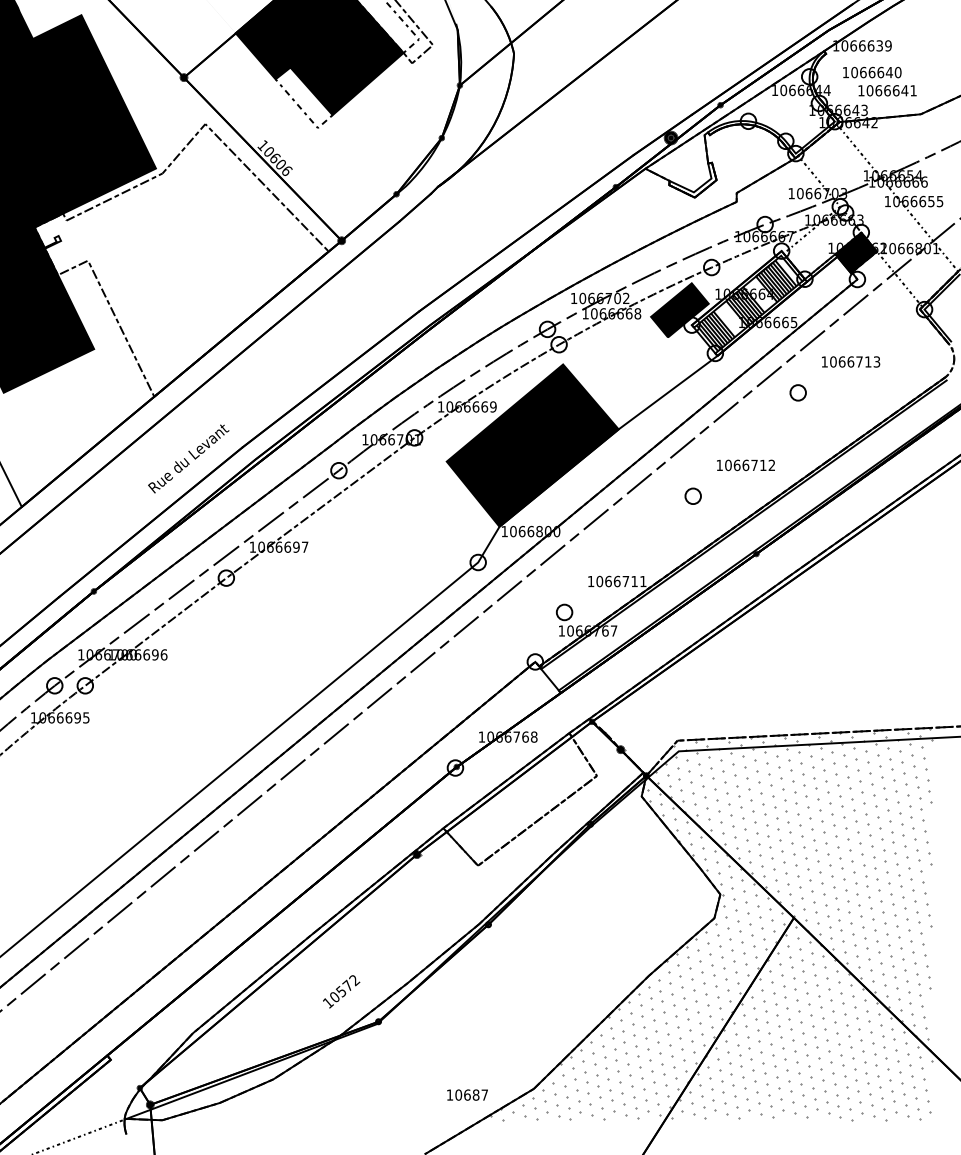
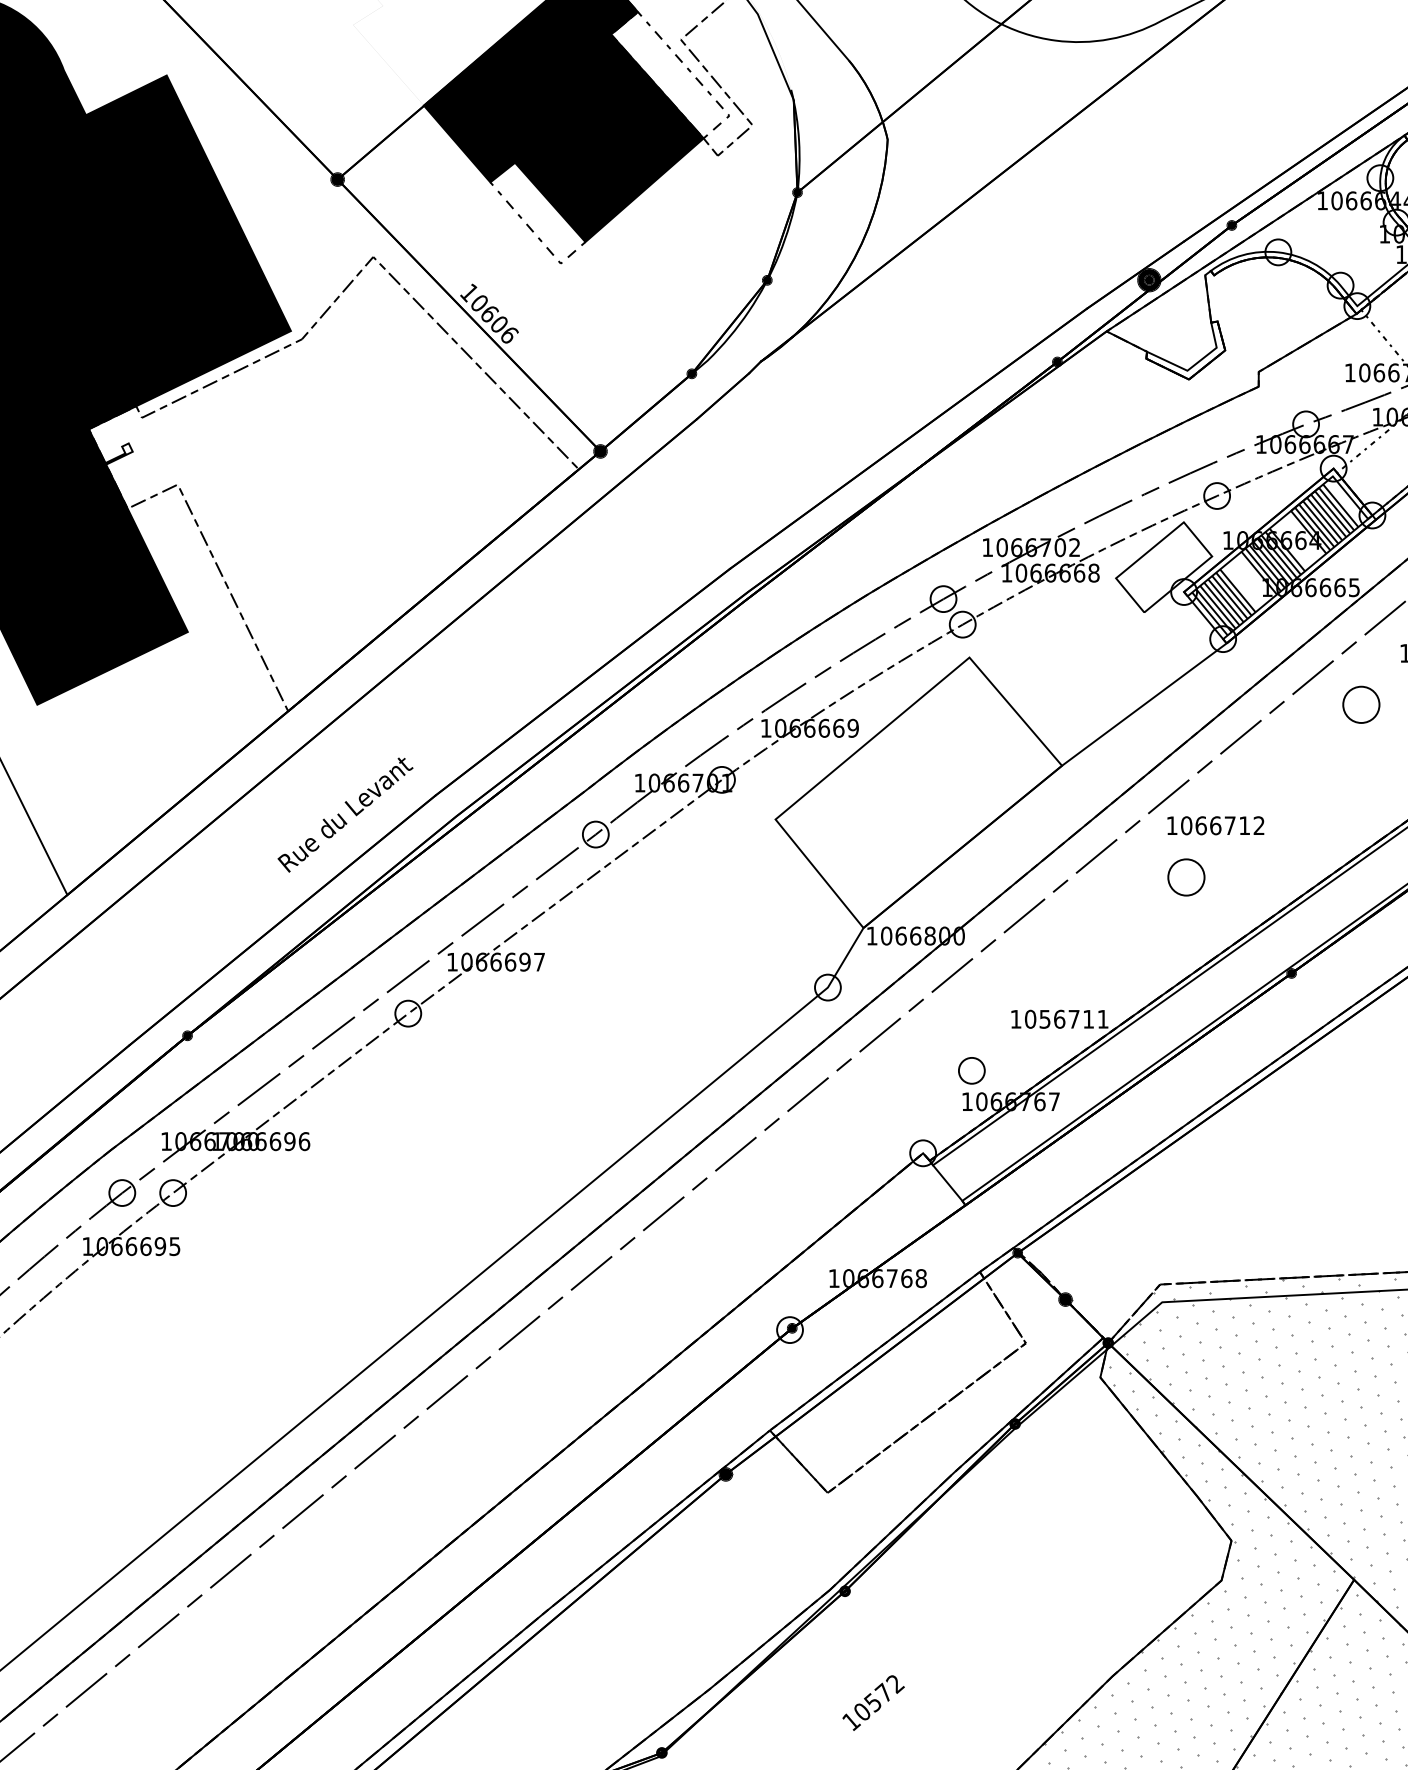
fill: (679, 310) -> (1163, 567), removed
part: (797, 392) -> (1360, 704), size x1.4
fill: (532, 445) -> (918, 792), removed
text: (745, 465) -> (1215, 825), moved
part: (692, 495) -> (1185, 875), size x1.4
text: (608, 581) -> (1045, 1019), 1066711 -> 1056711
text: (341, 991) -> (873, 1702), moved

